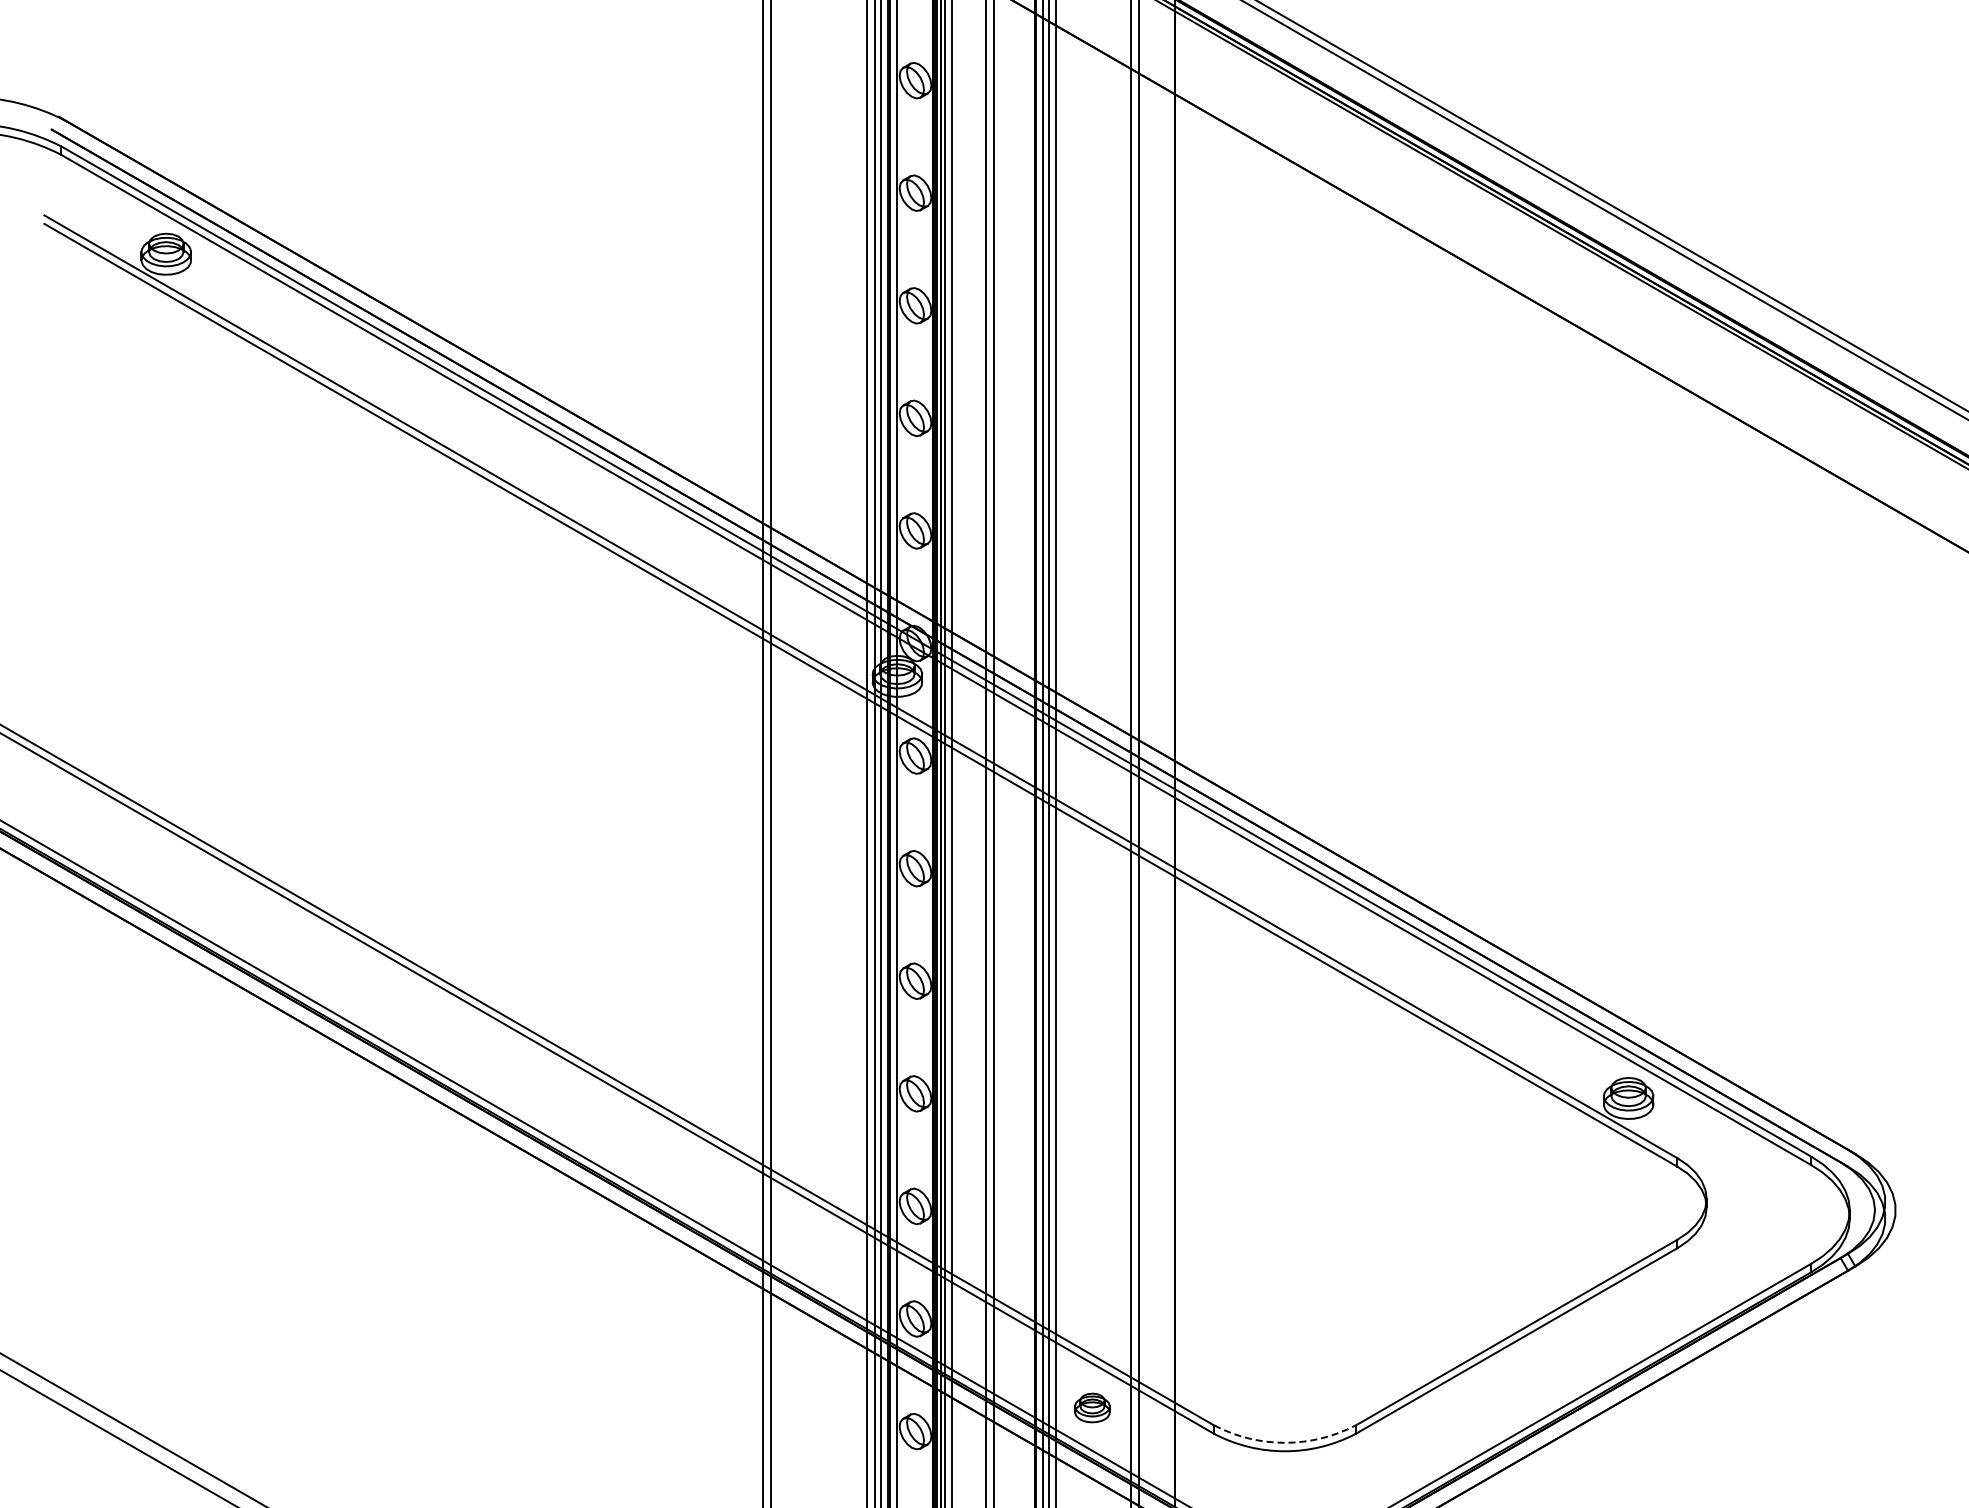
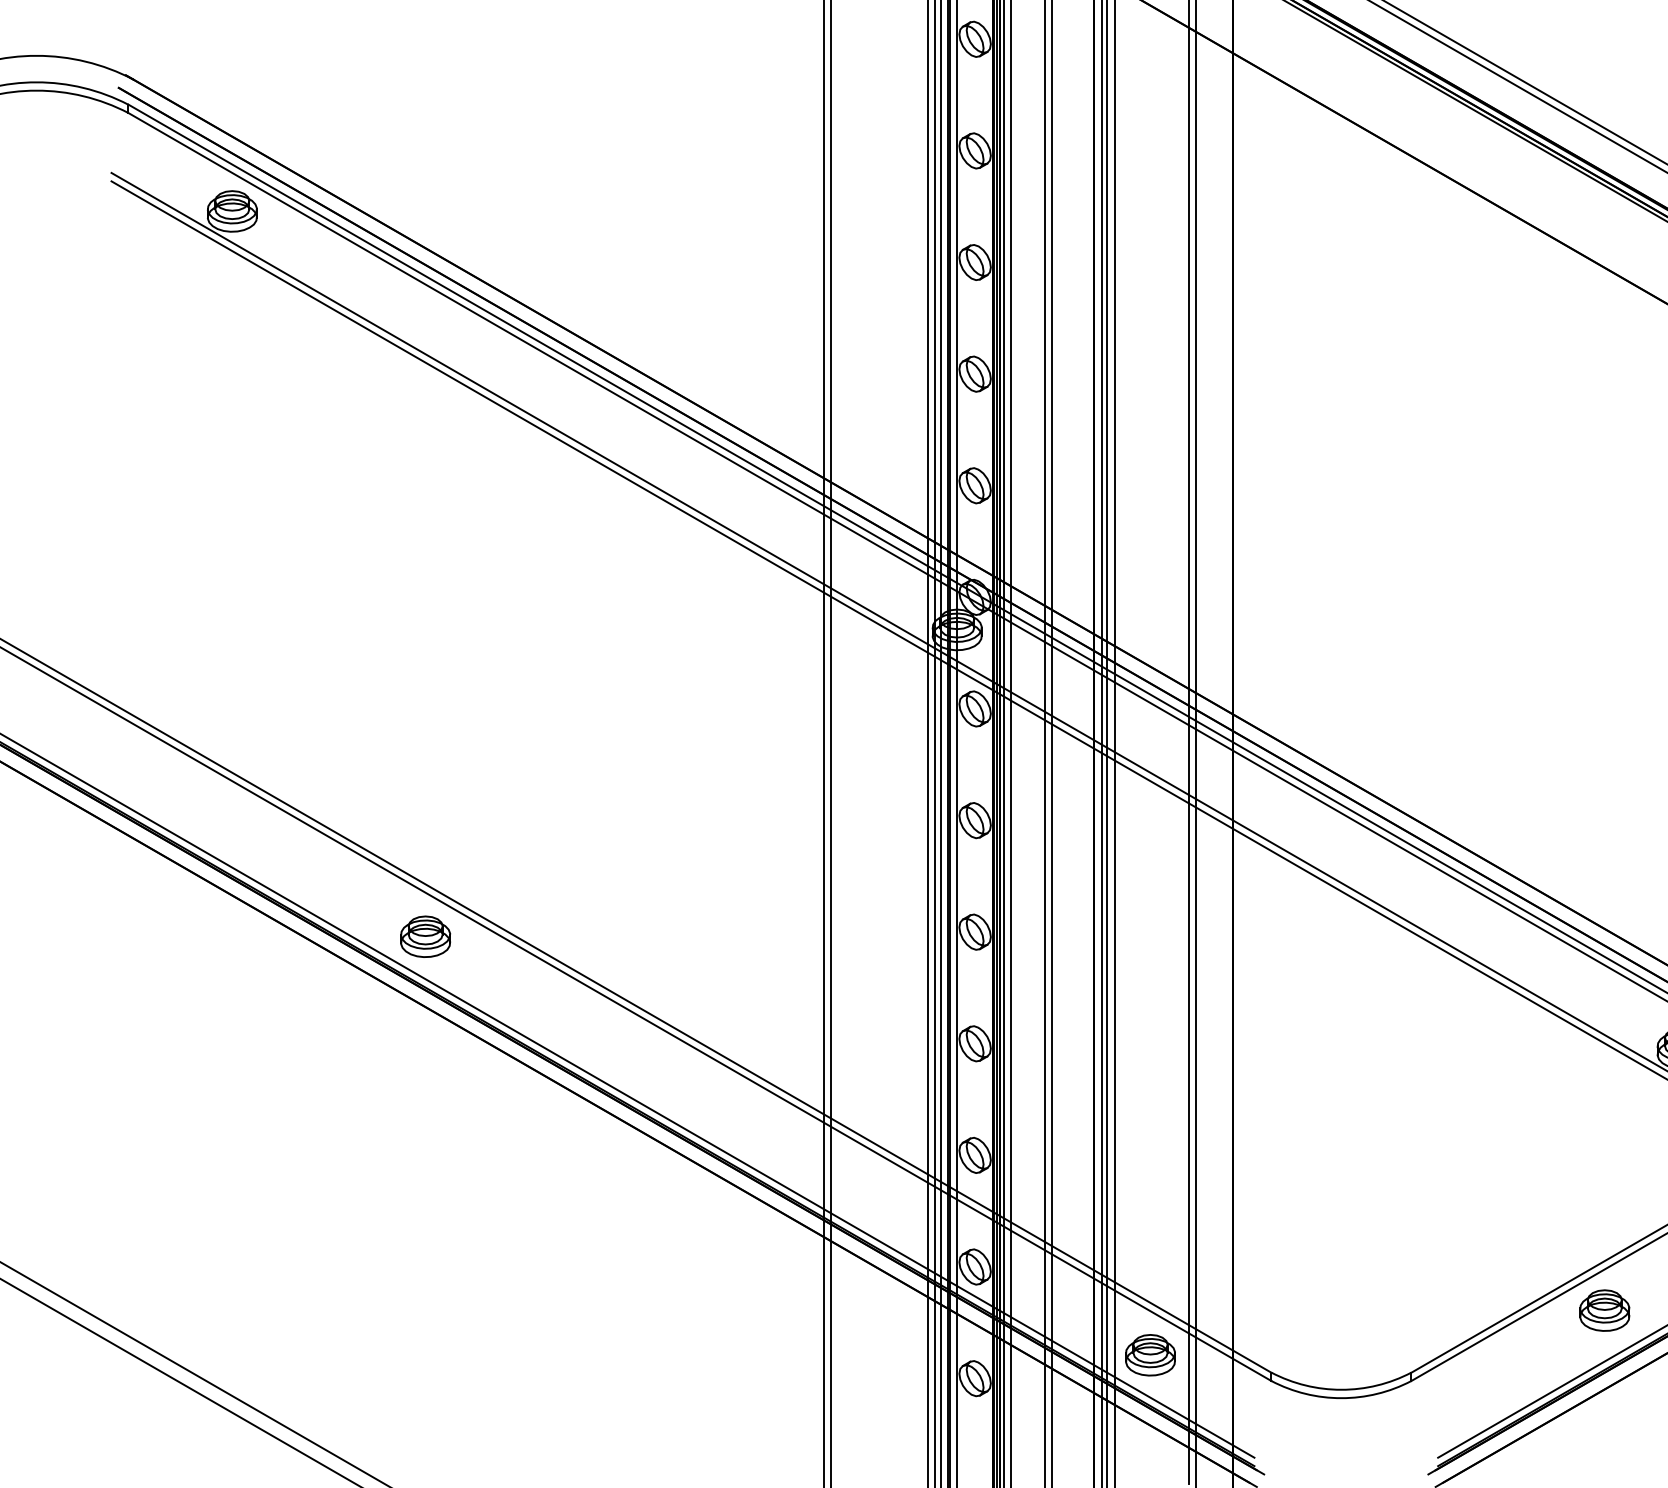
part: (360, 985) -> (424, 936), added
part: (1550, 1362) -> (1604, 1310), added
part: (1092, 1407) -> (1150, 1354), size x1.43
arc: (1284, 1442) -> (1340, 1389), dashed -> solid

